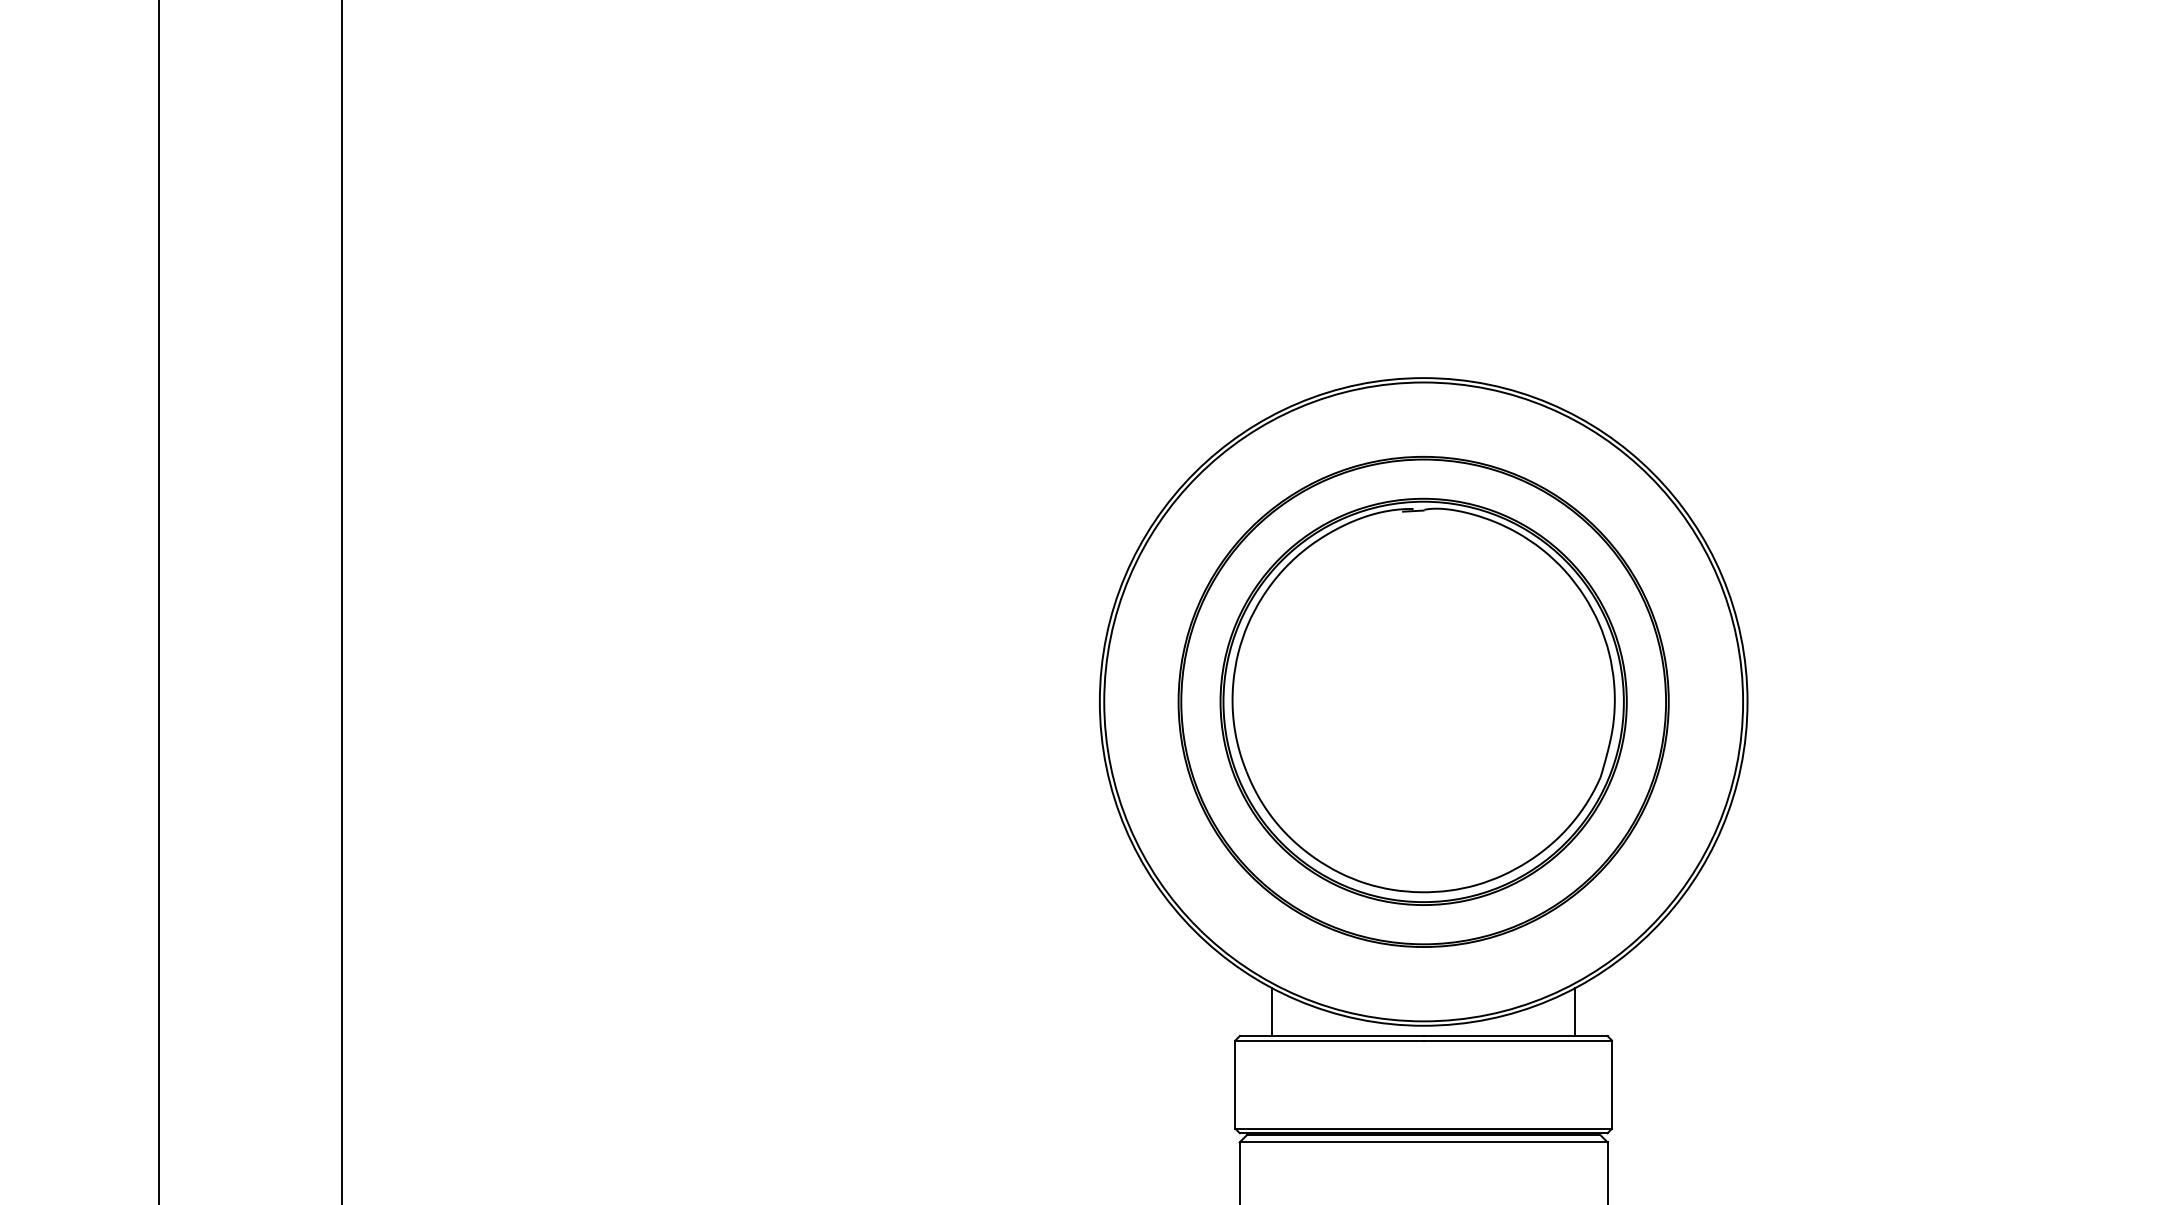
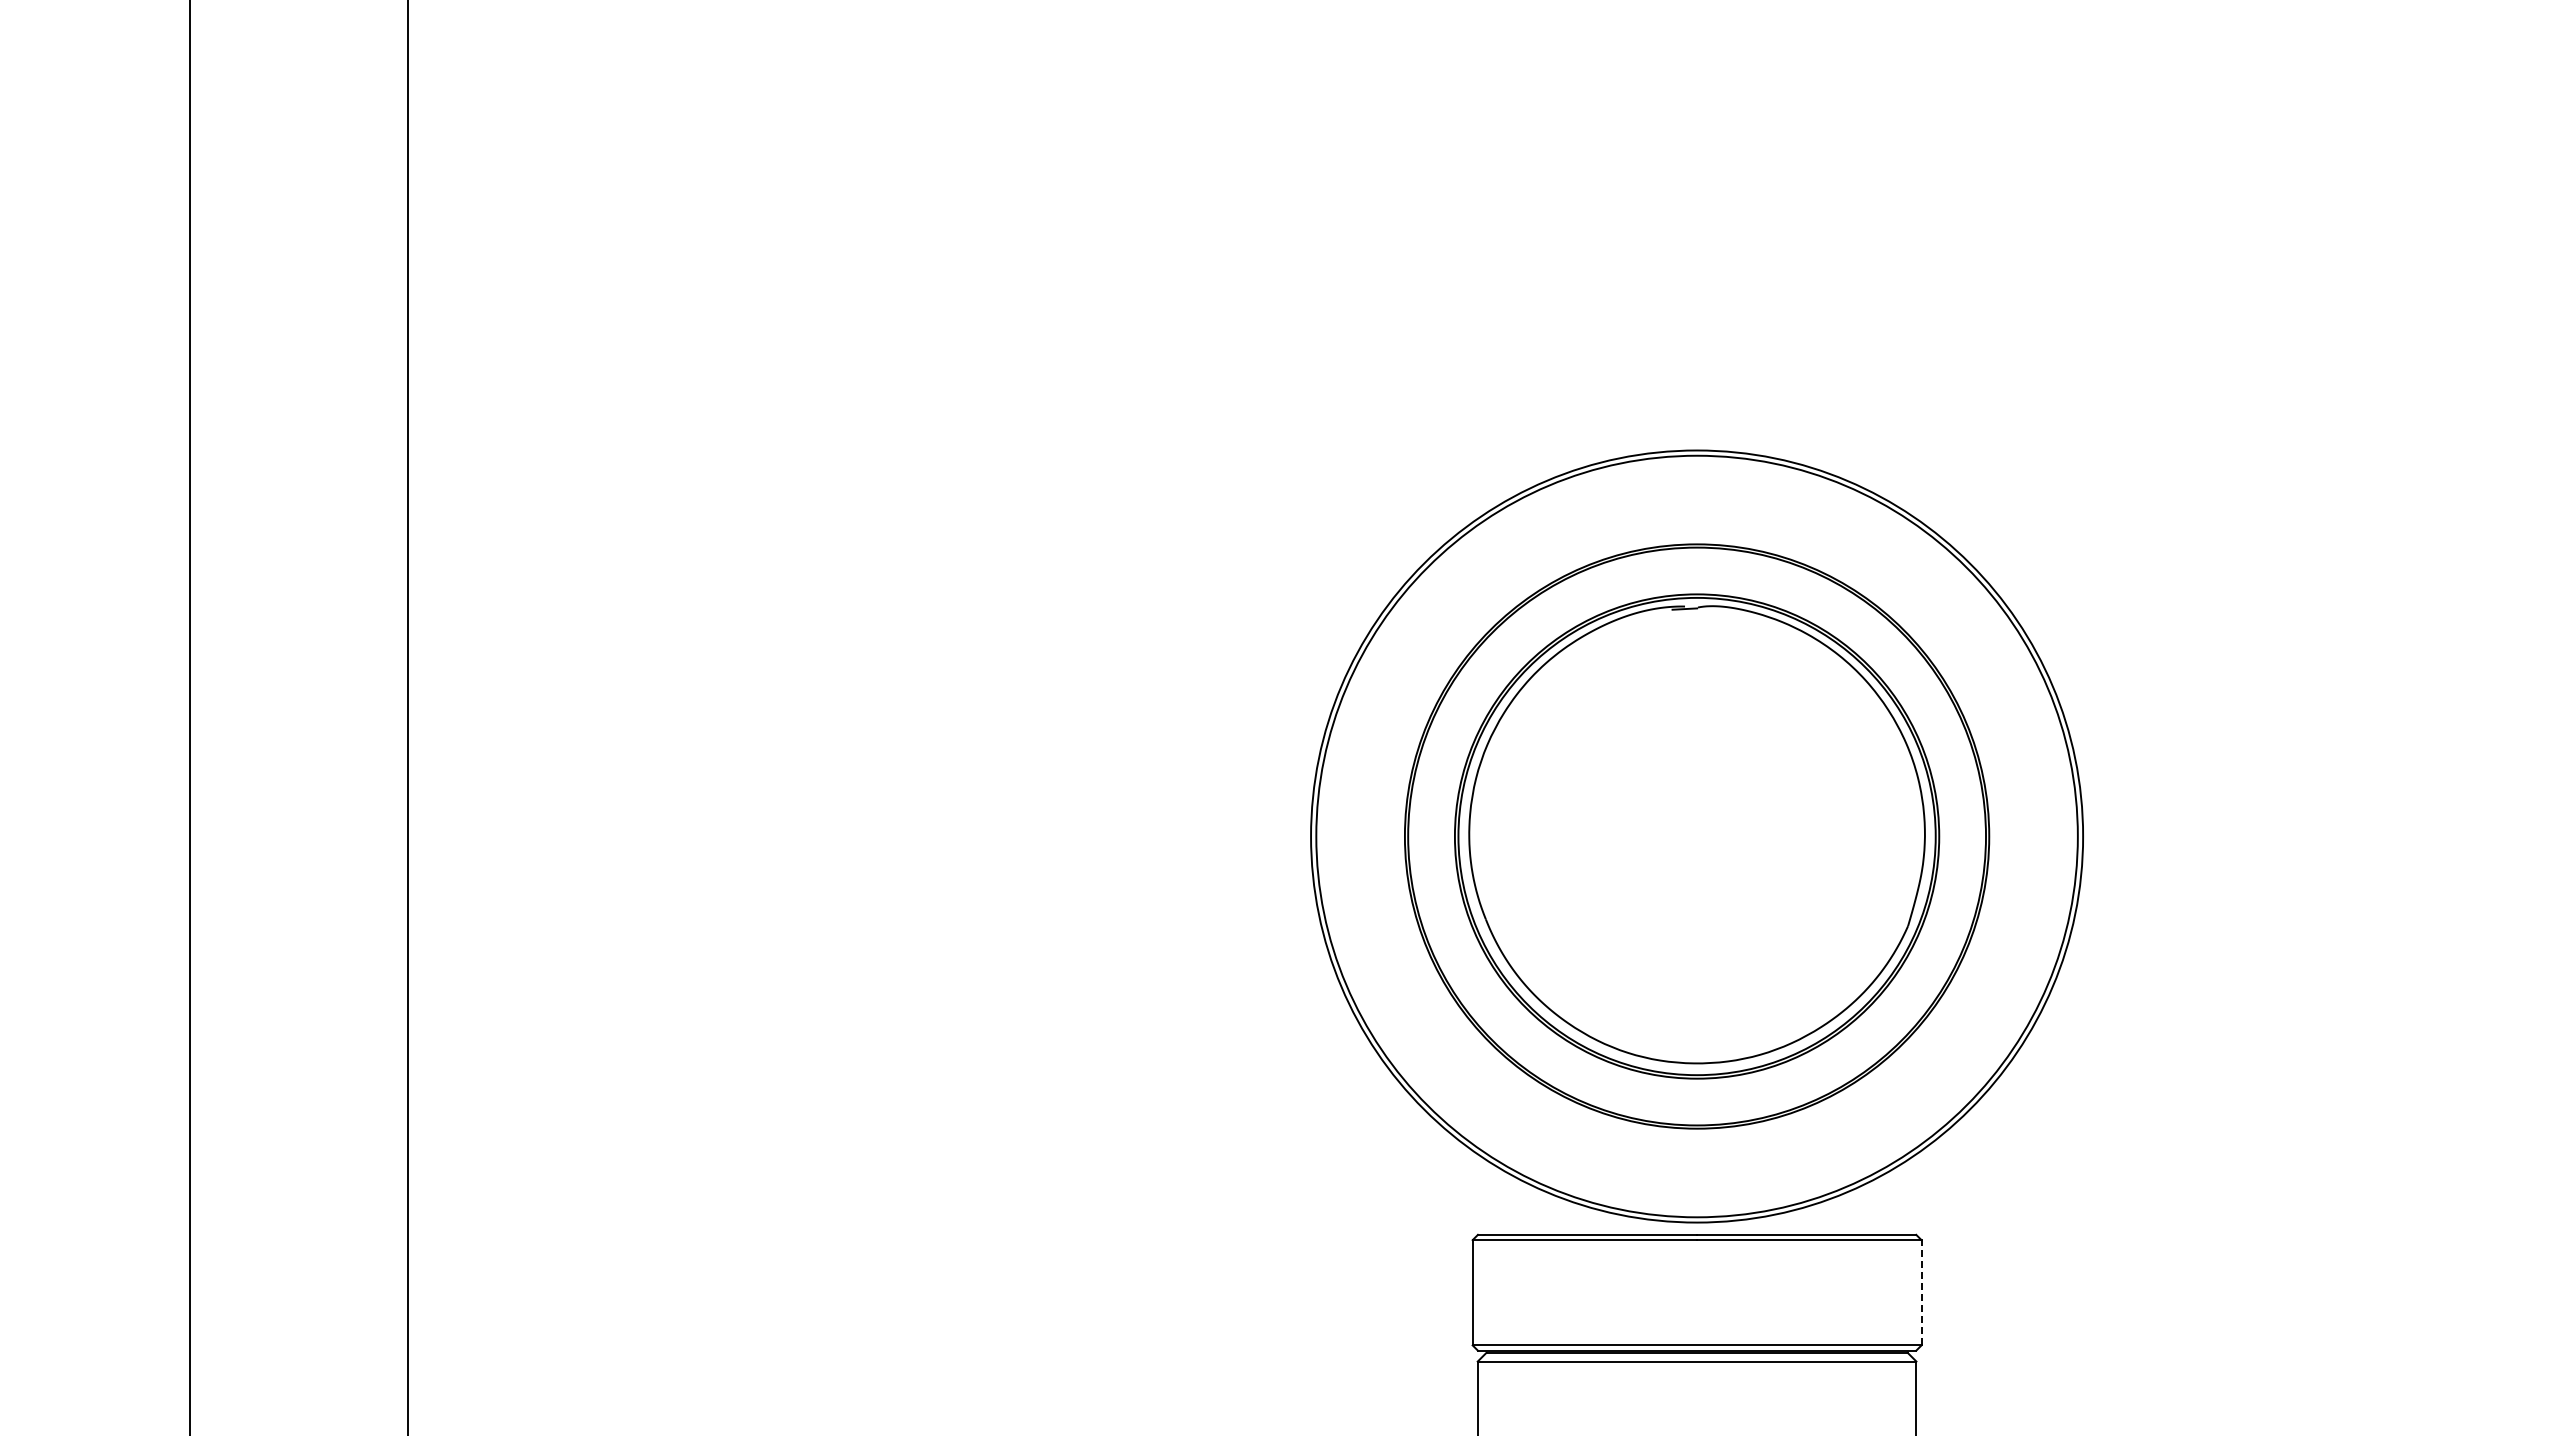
line: (1272, 1011) -> (1516, 1205), removed
line: (1575, 1011) -> (1877, 1205), removed
line: (1611, 1084) -> (1921, 1292), solid -> dashed

